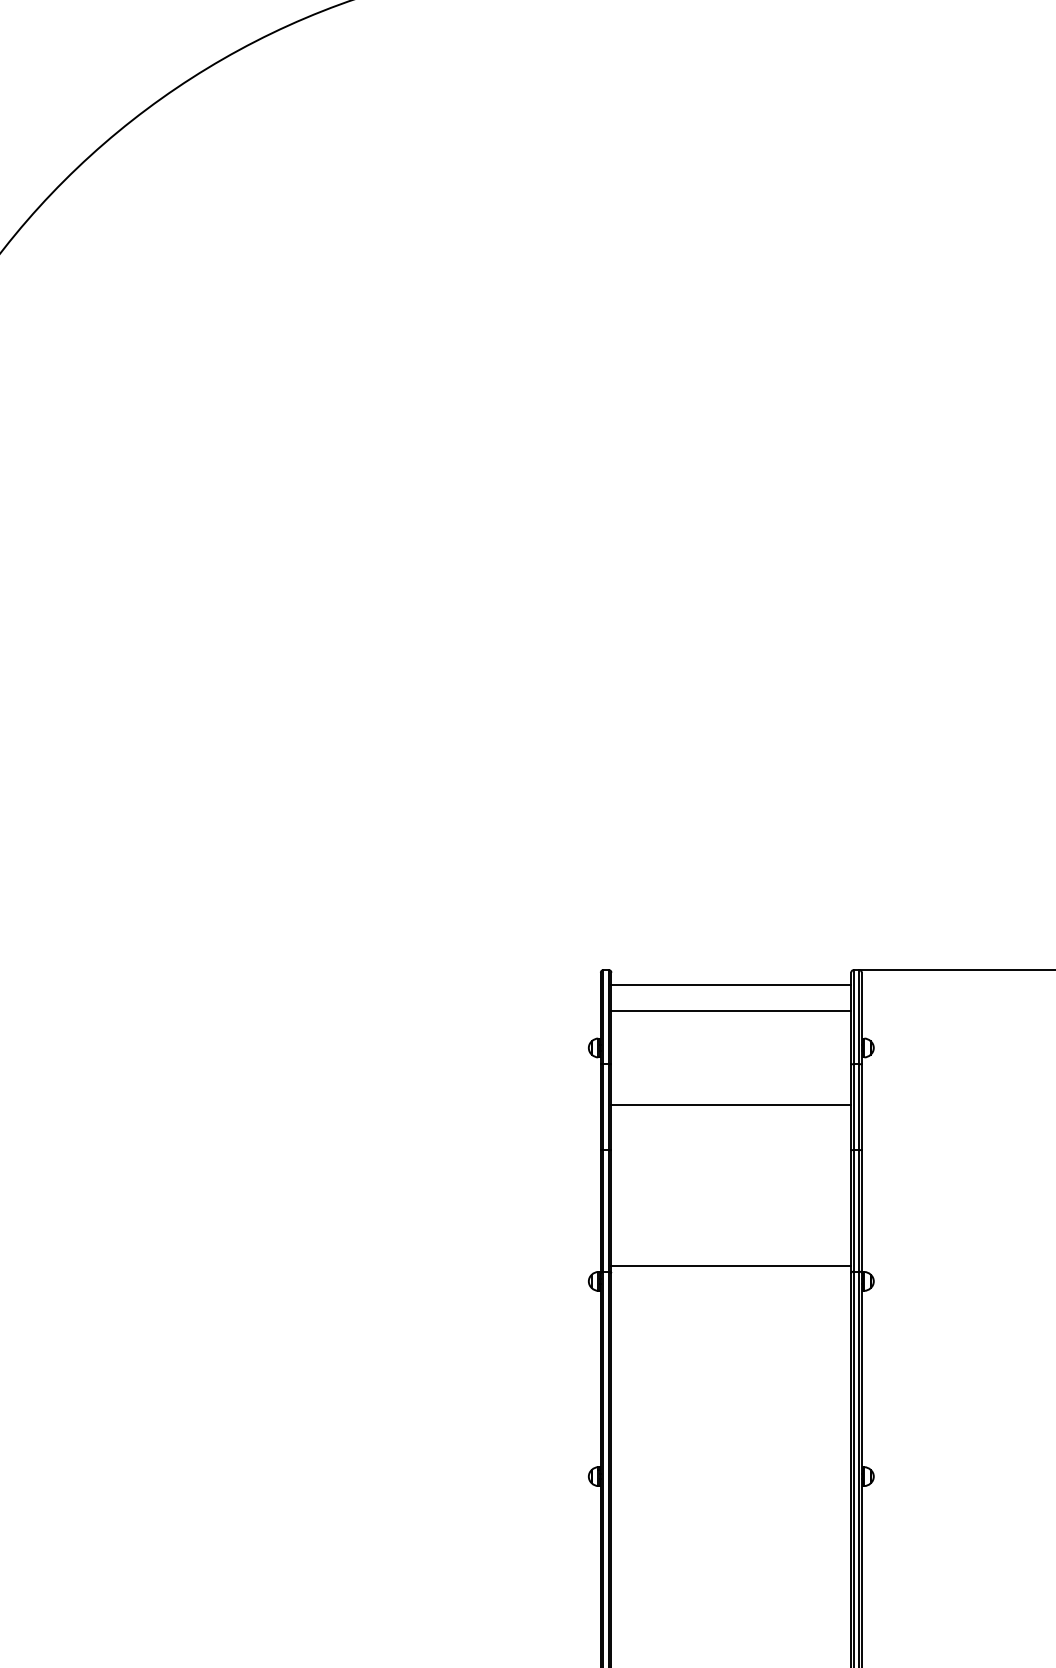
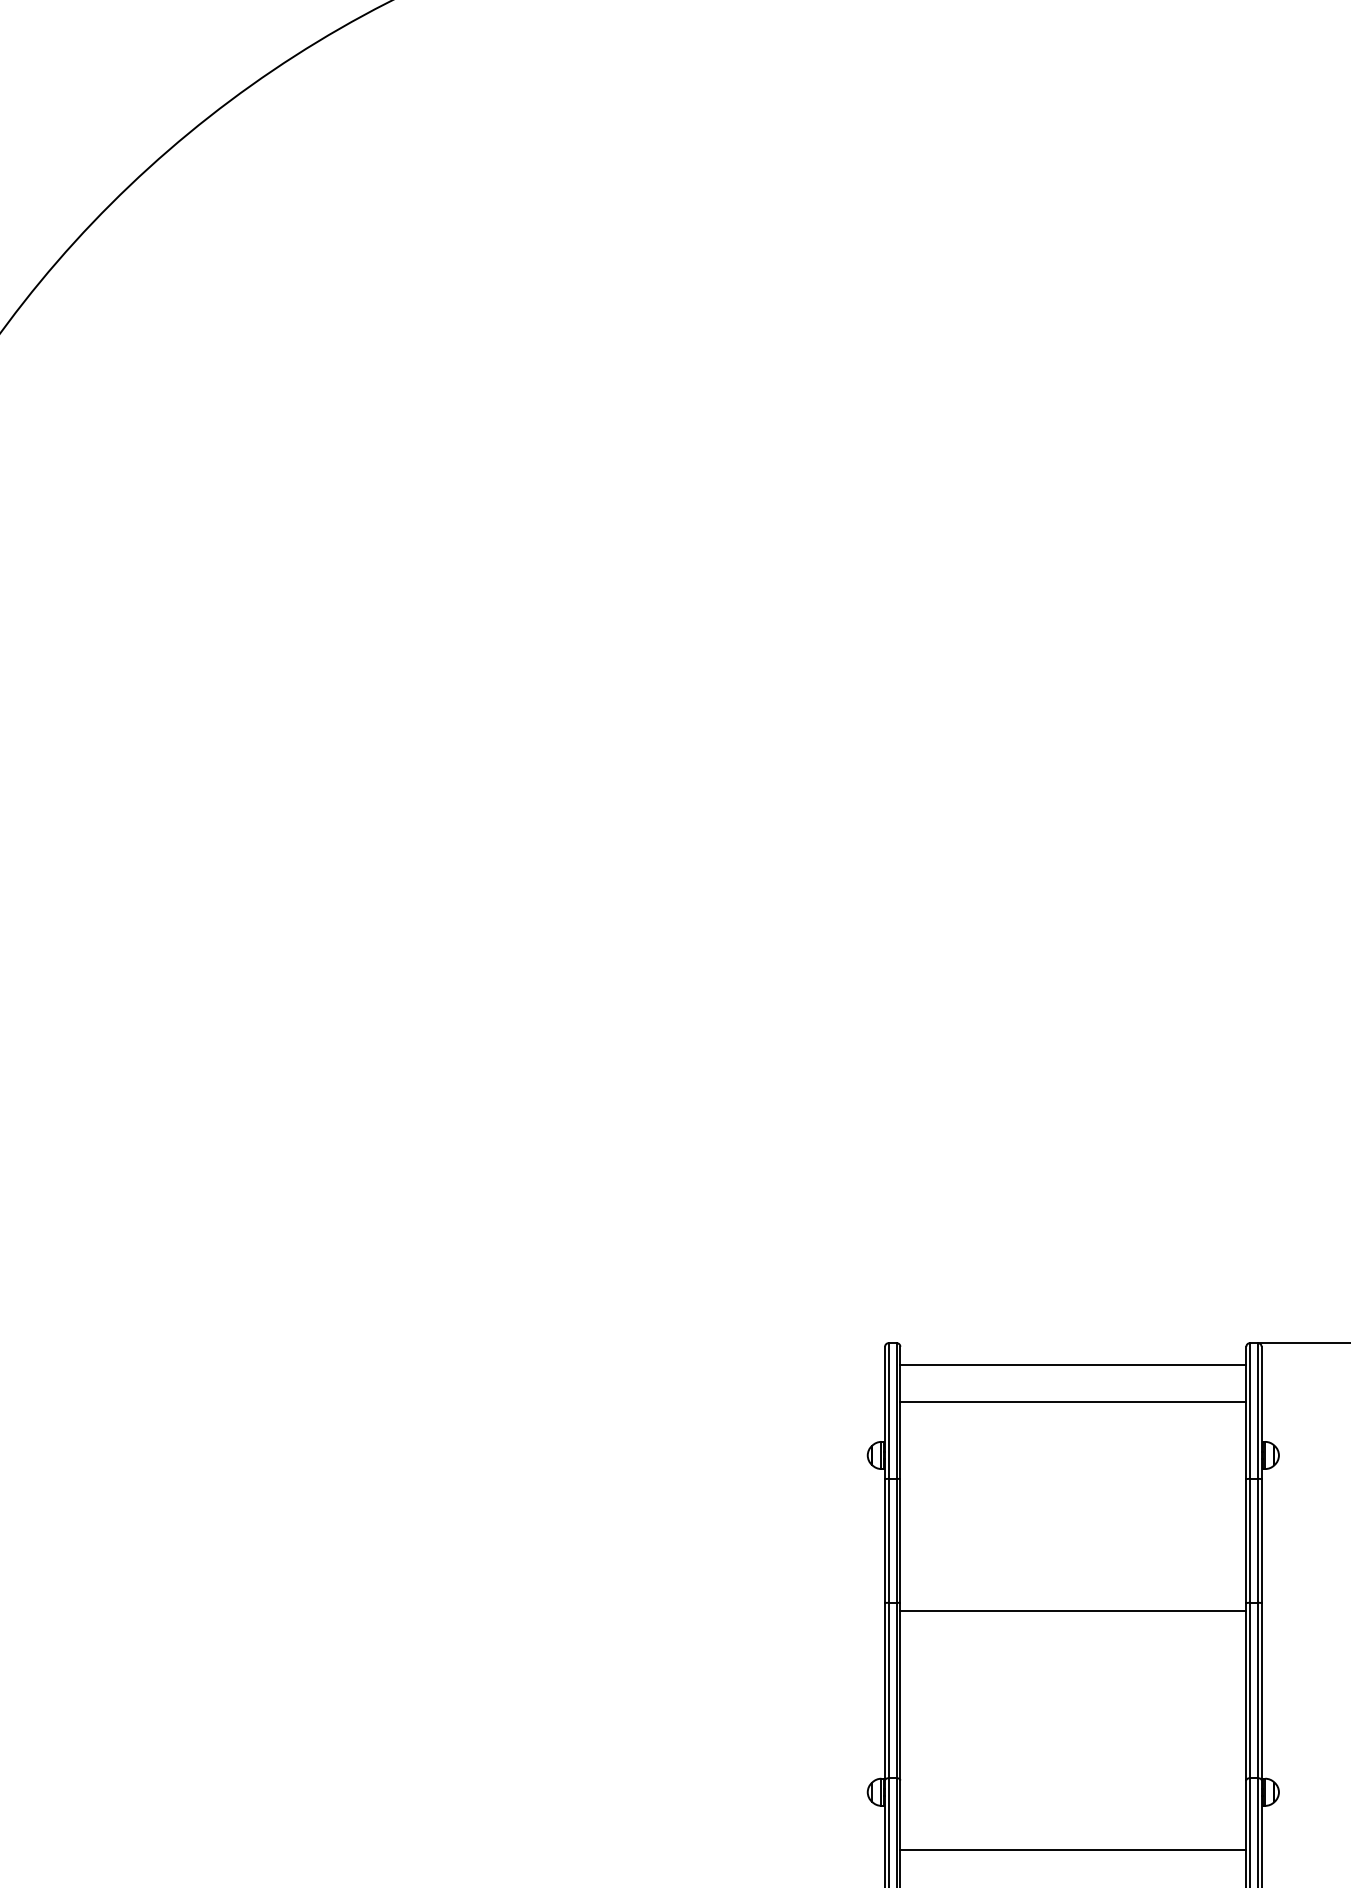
line: (731, 1104) -> (1073, 1610), moved
line: (731, 1266) -> (1073, 1850), moved

